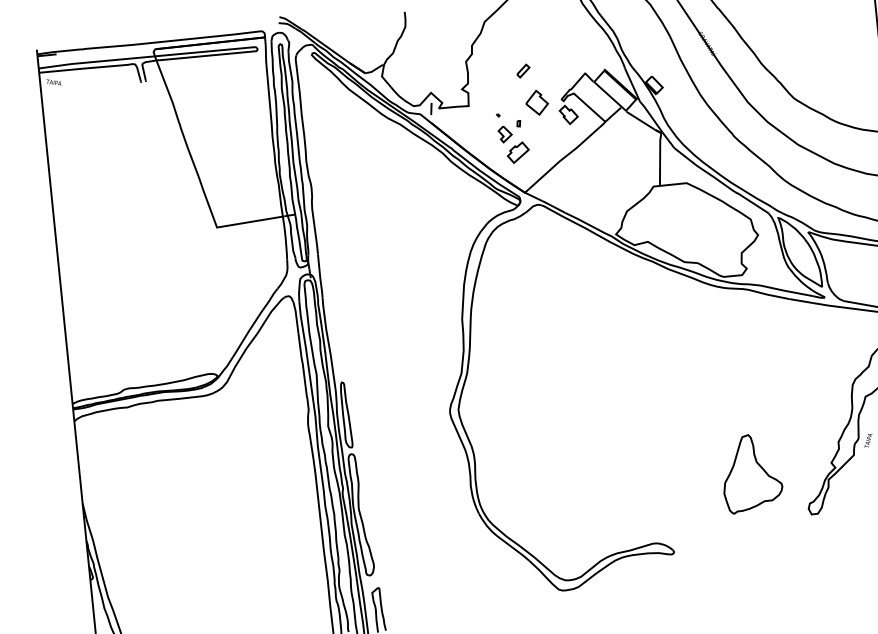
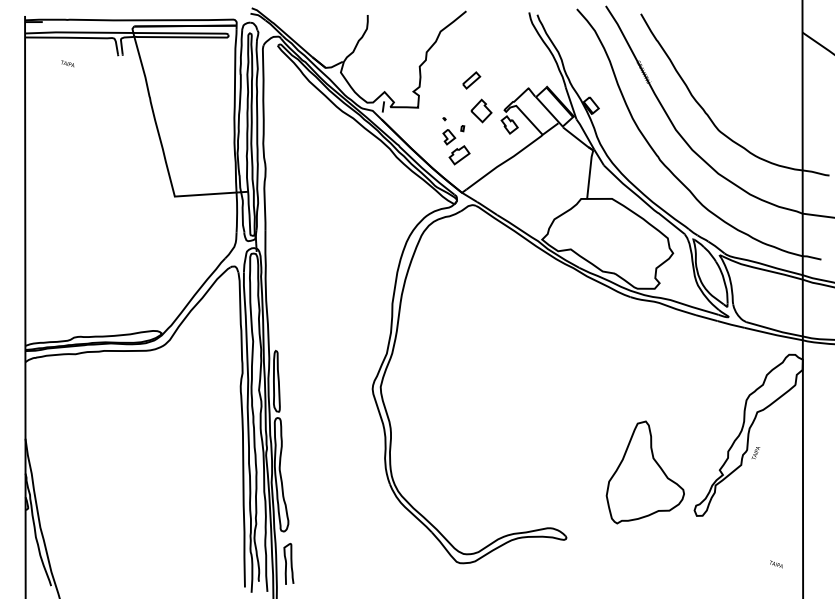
part: (523, 71) -> (471, 80), size x1.43
text: (53, 82) -> (67, 63), moved
part: (750, 473) -> (644, 472), size x1.43

